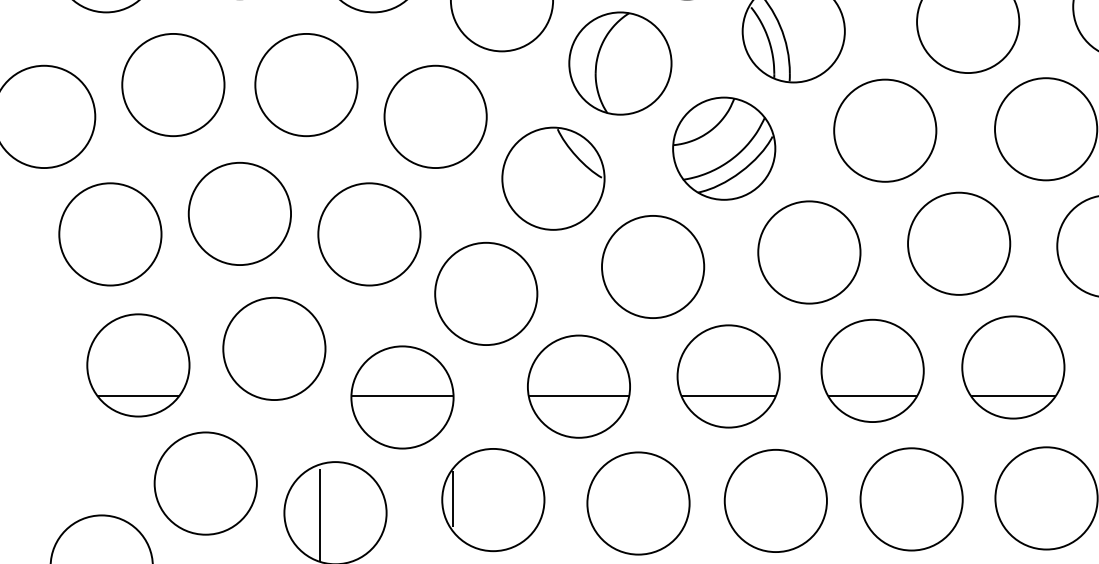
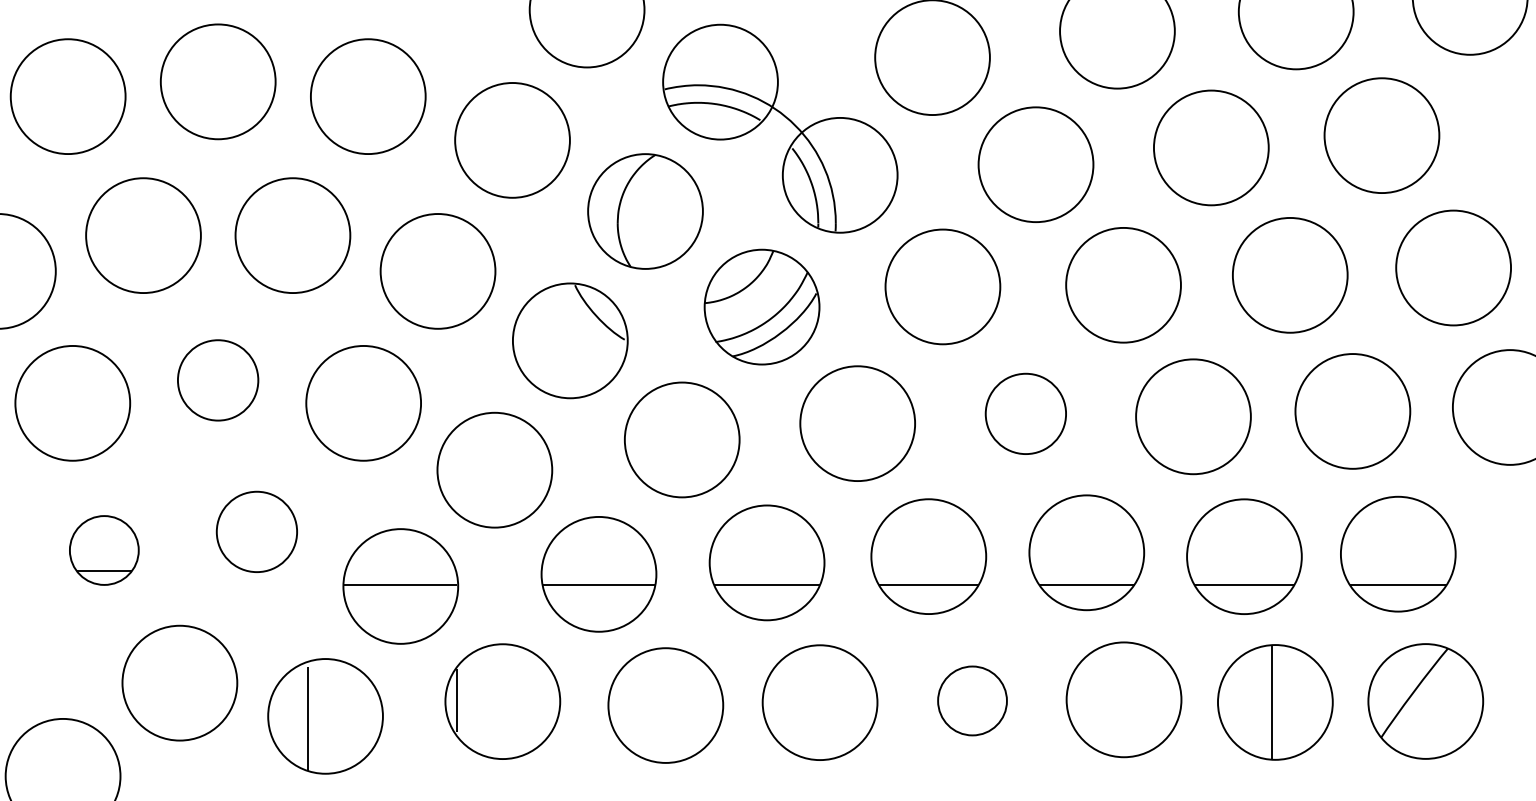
part: (239, 214) -> (217, 380), size x0.7
part: (958, 243) -> (1025, 413), size x0.7
part: (273, 348) -> (256, 531), size x0.7
part: (138, 365) -> (104, 550), size x0.6
part: (911, 499) -> (972, 700), size x0.6

